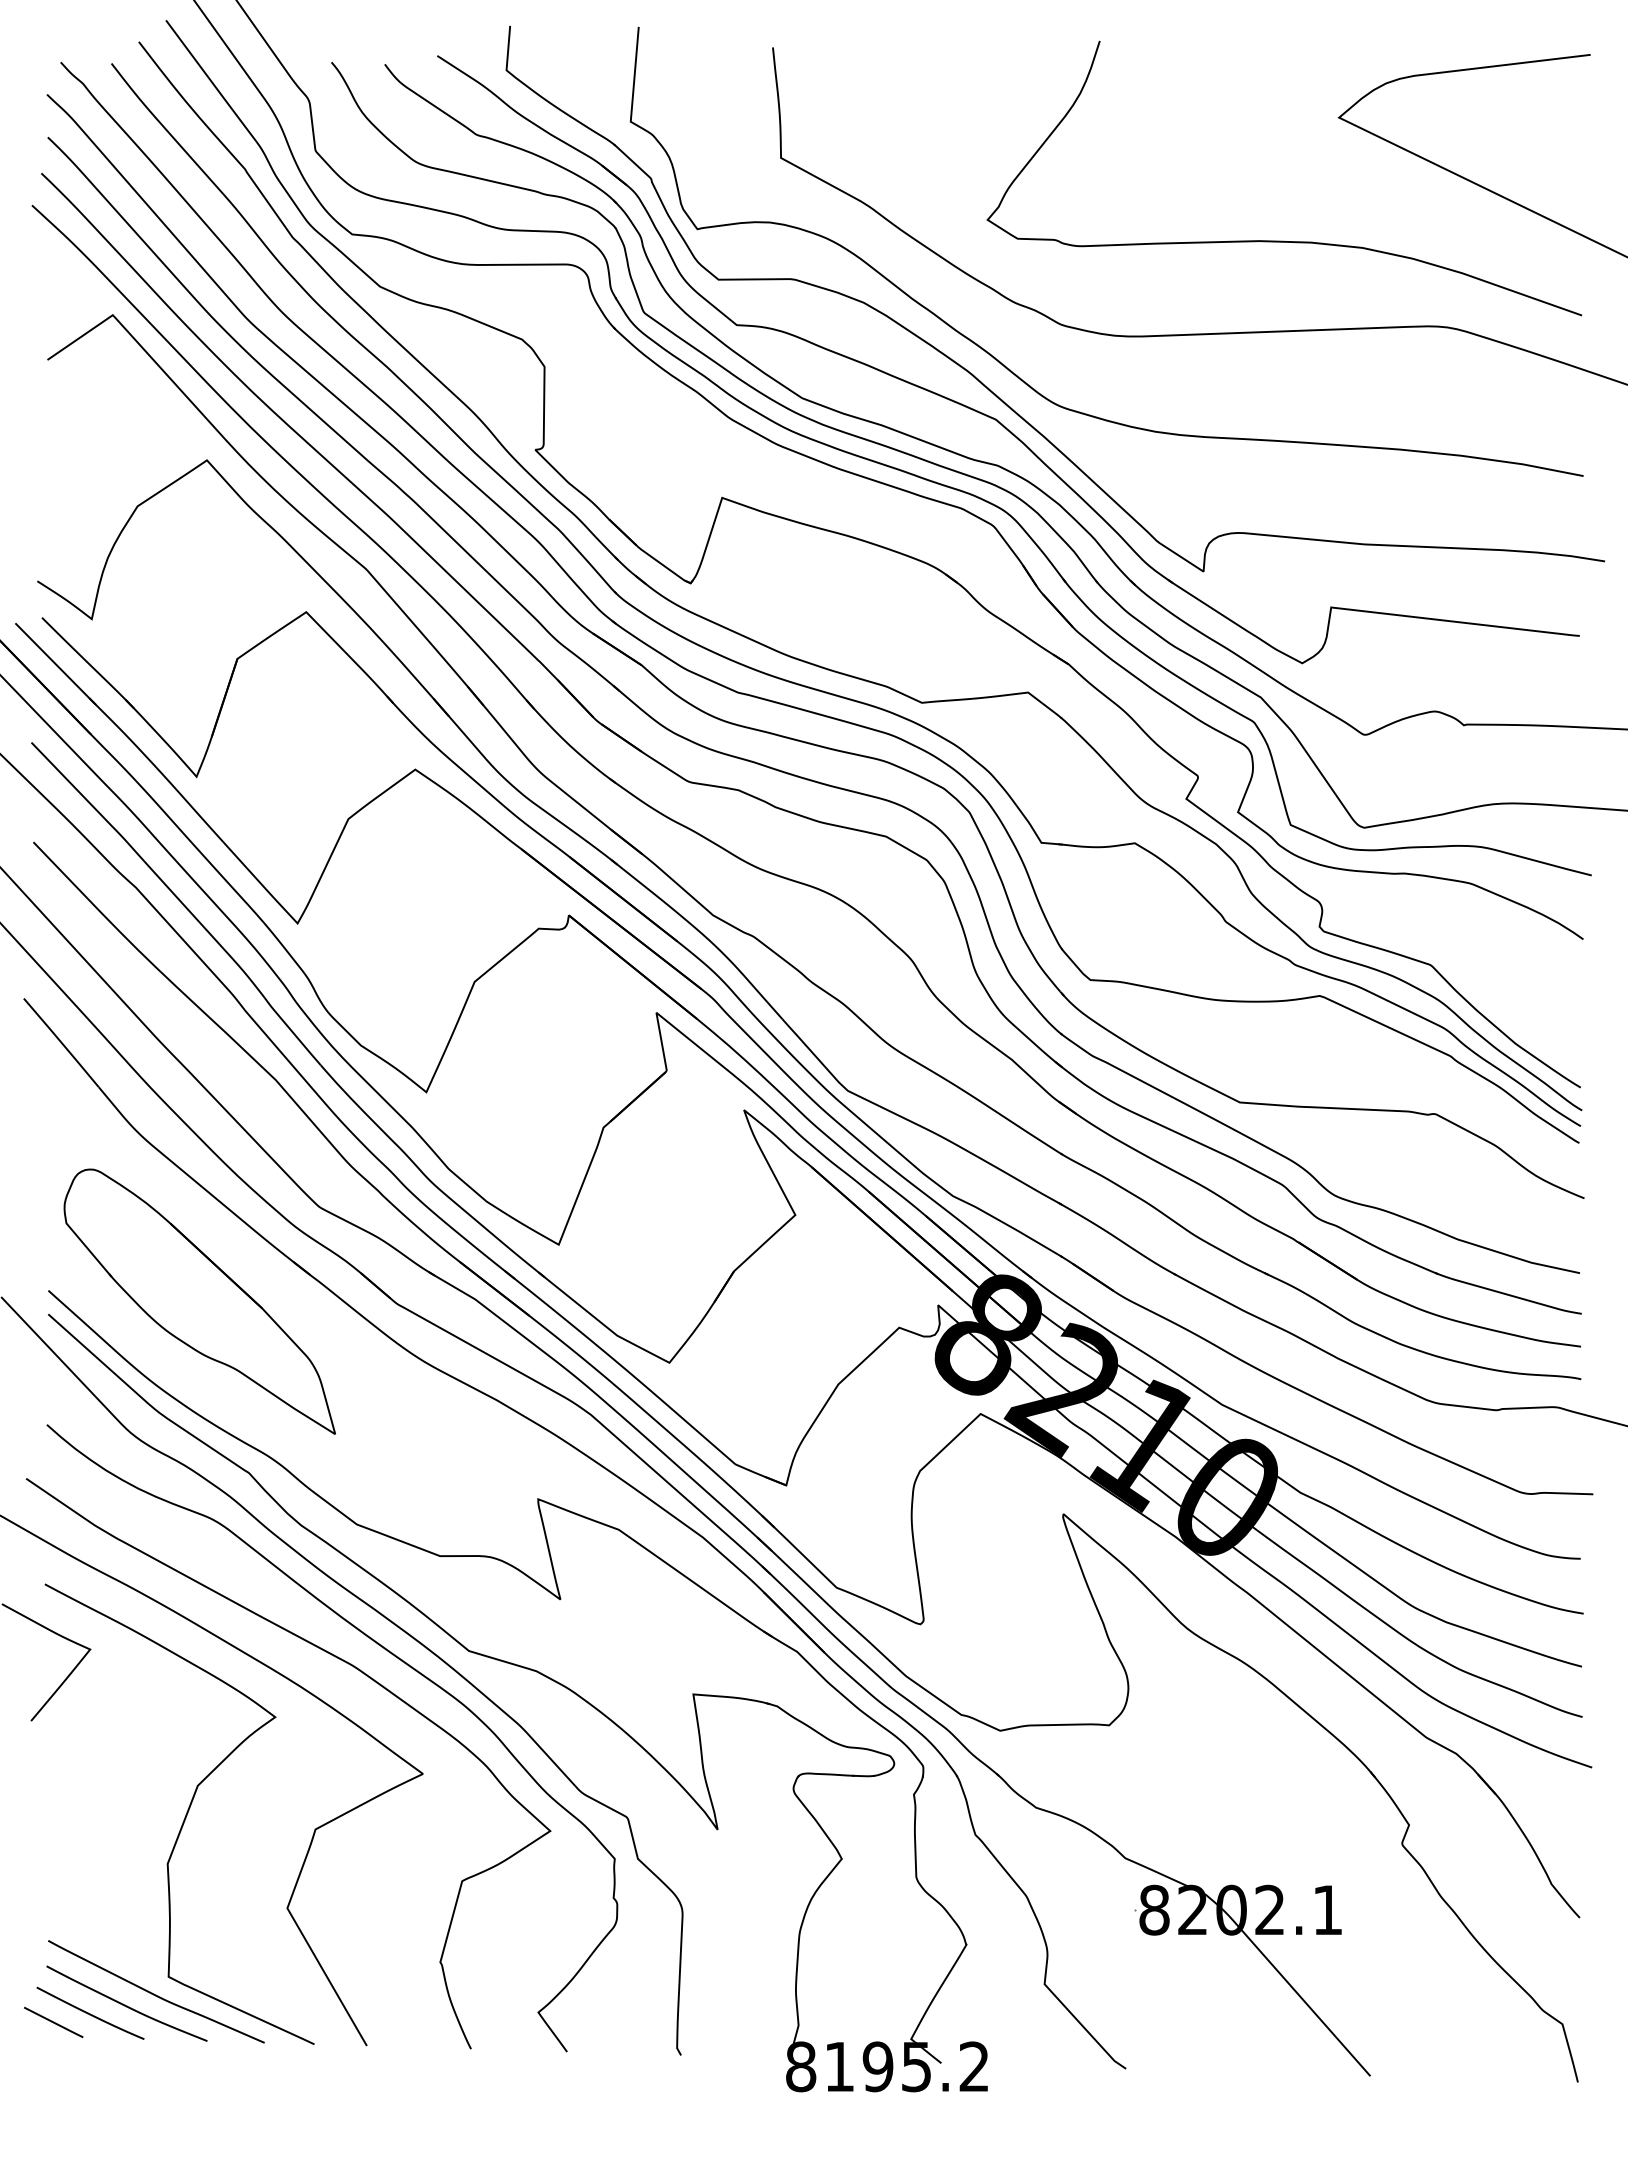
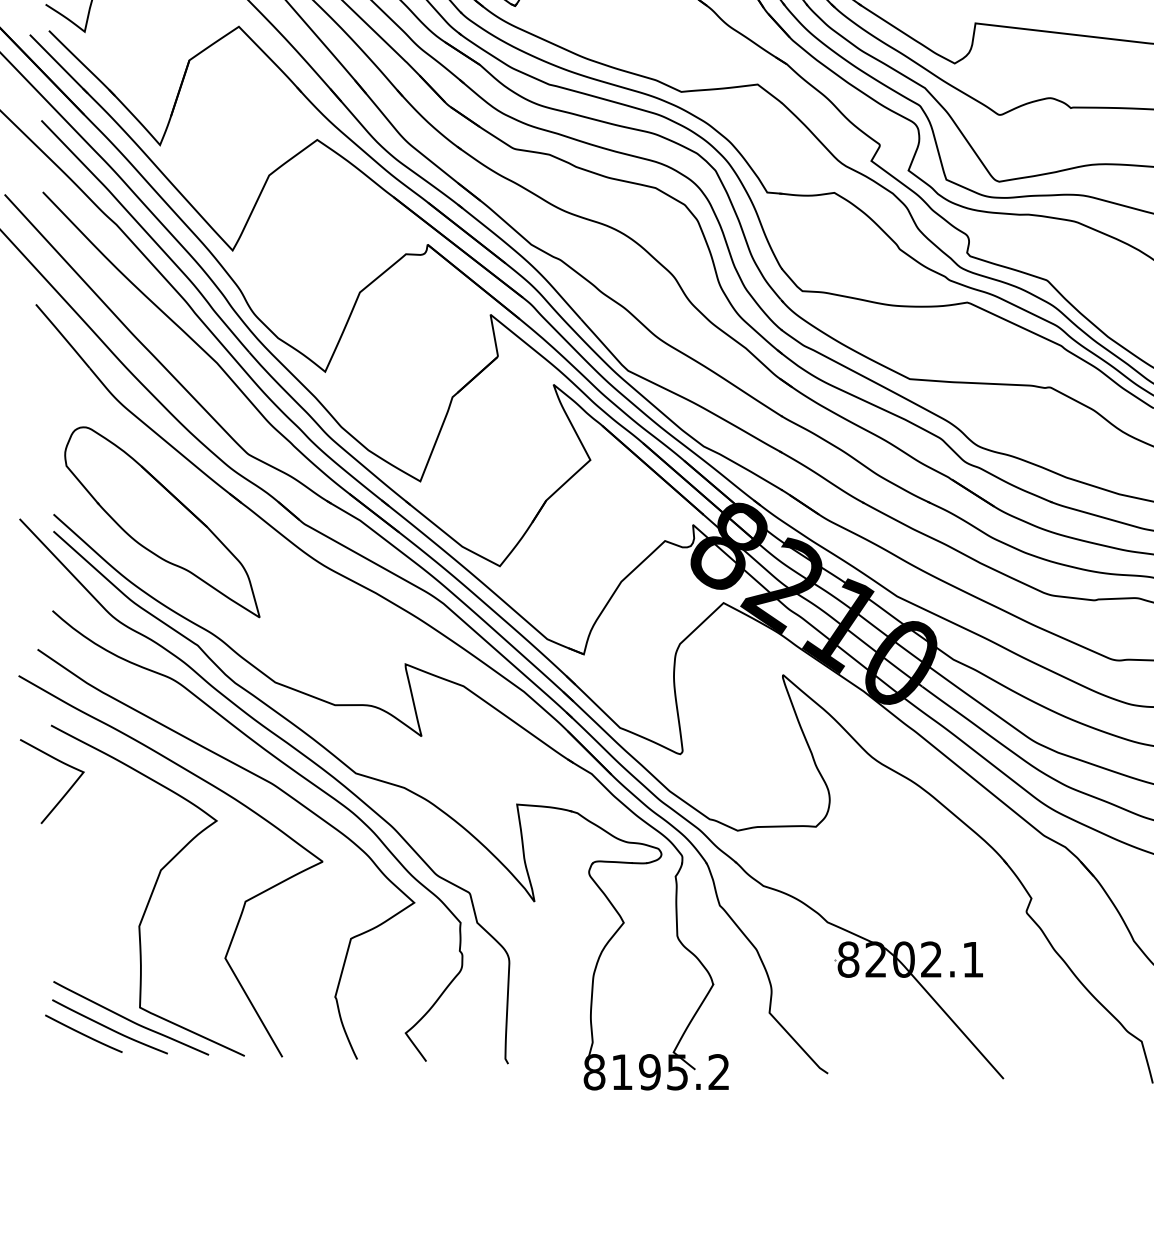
line: (53, 2021) -> (57, 1039), removed

